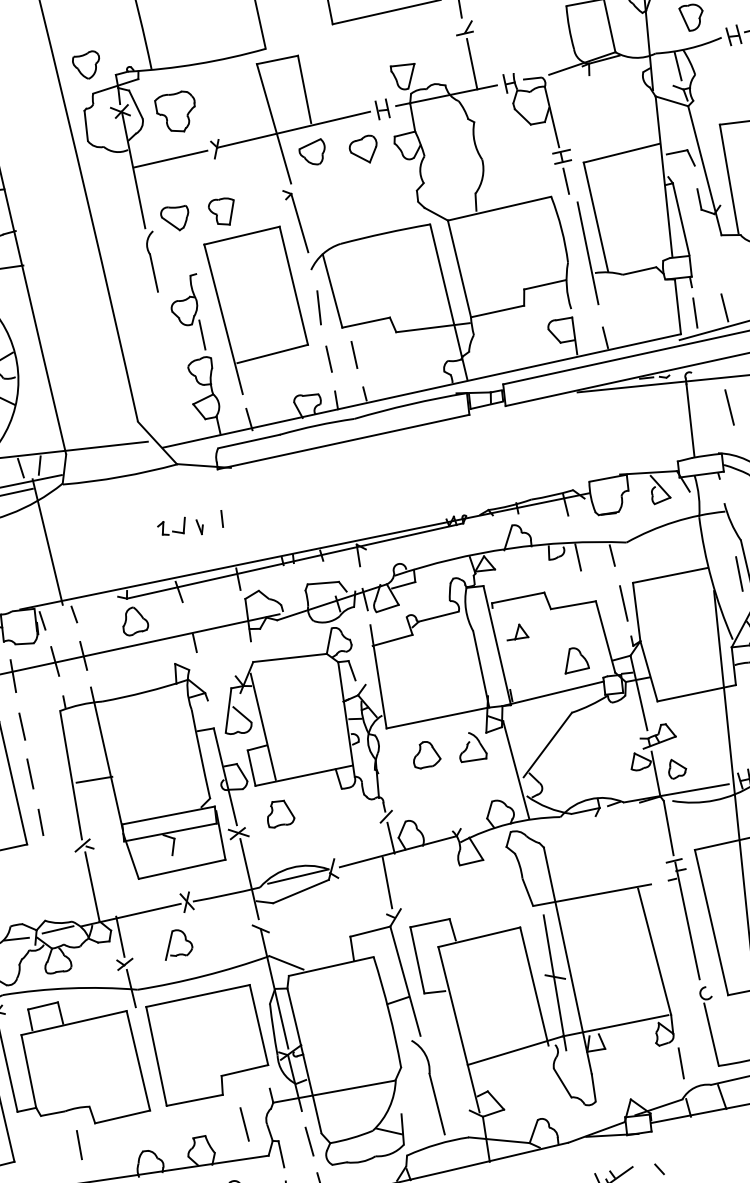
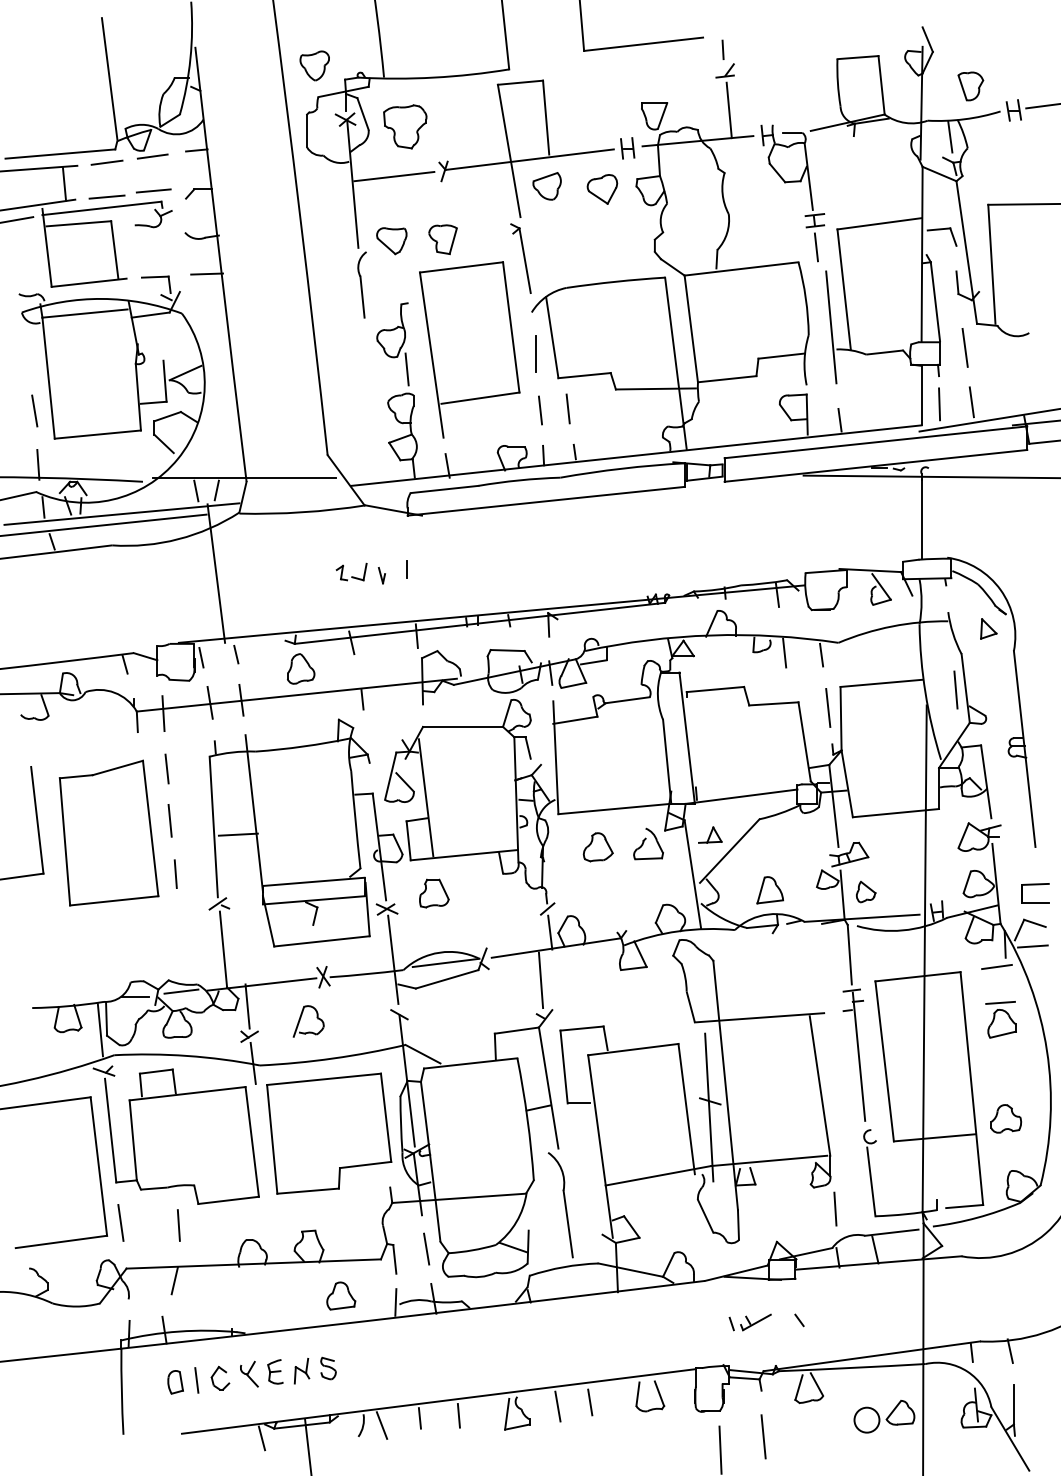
line: (728, 407) -> (964, 347), moved
part: (517, 631) -> (710, 834), moved
part: (576, 660) -> (770, 890), moved
line: (244, 1124) -> (120, 1222), moved

